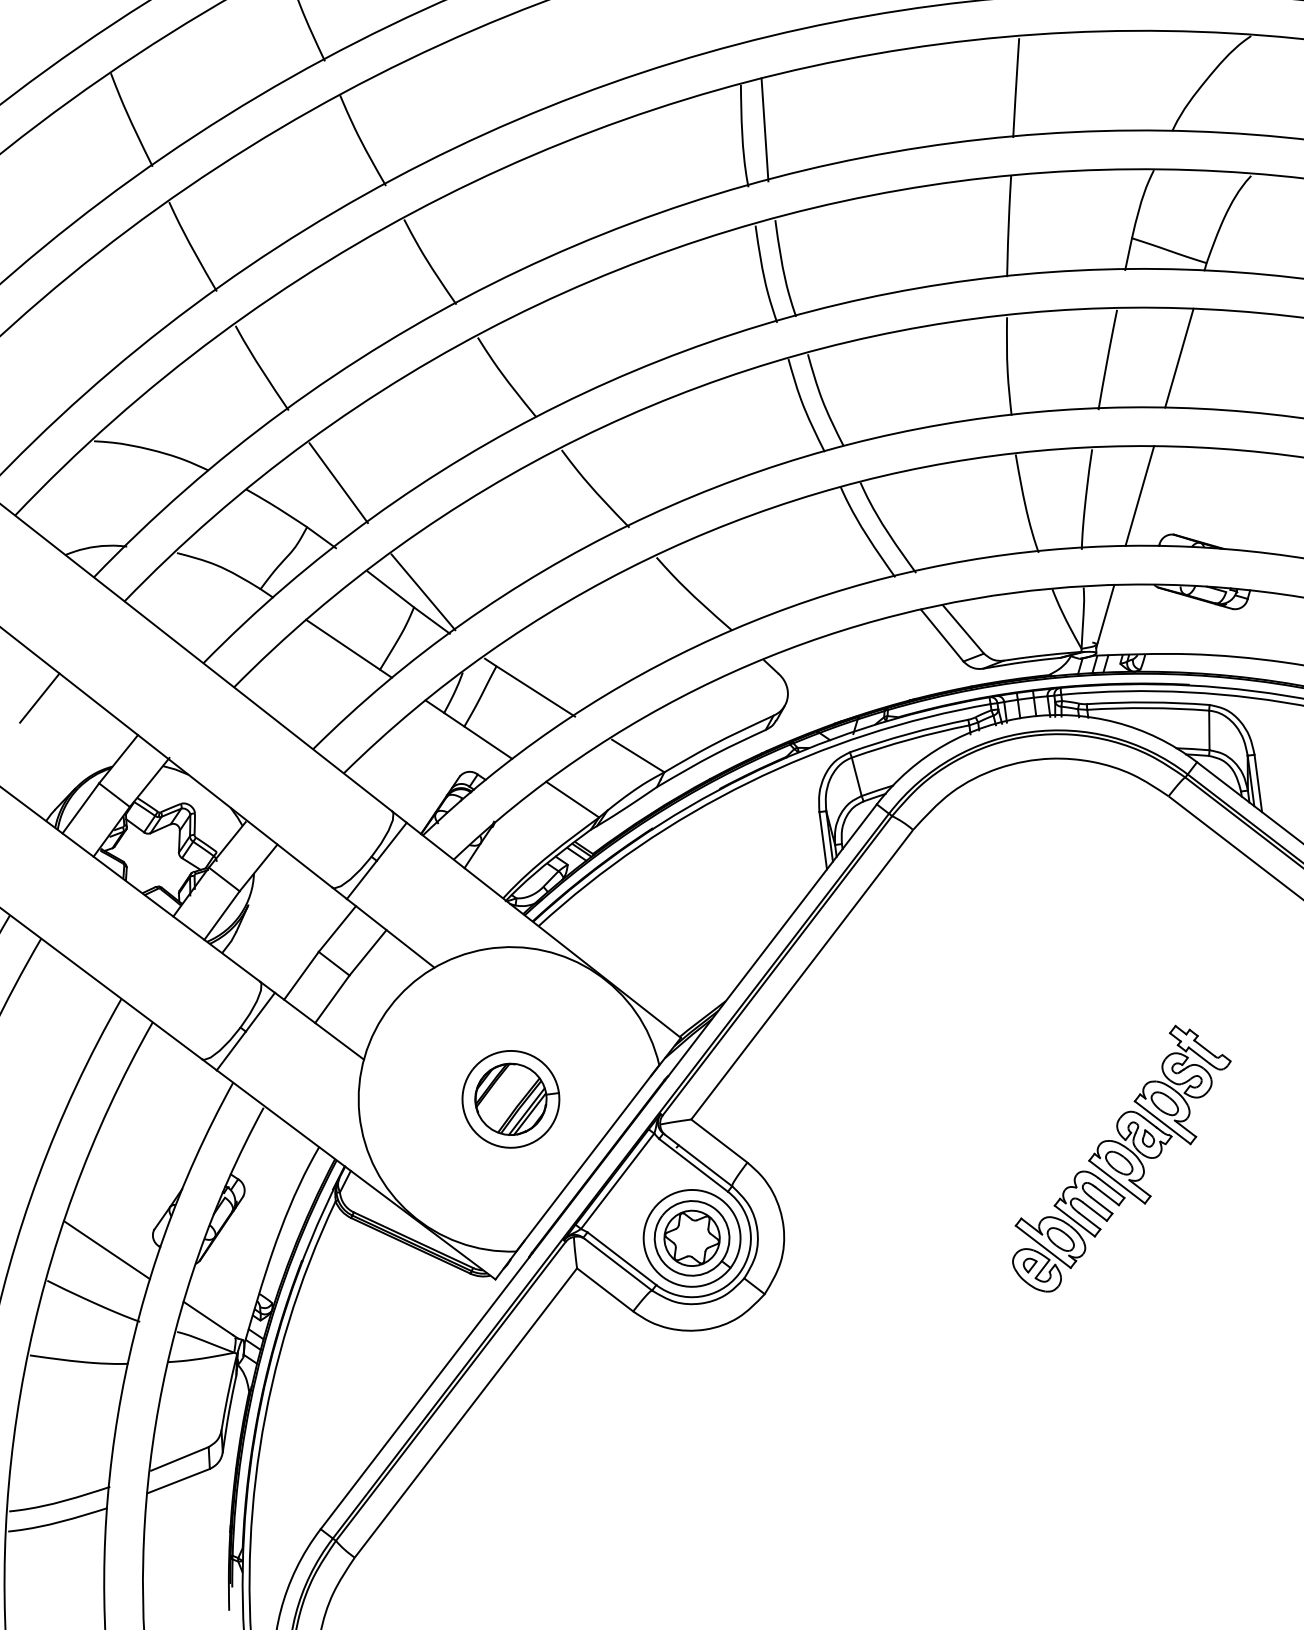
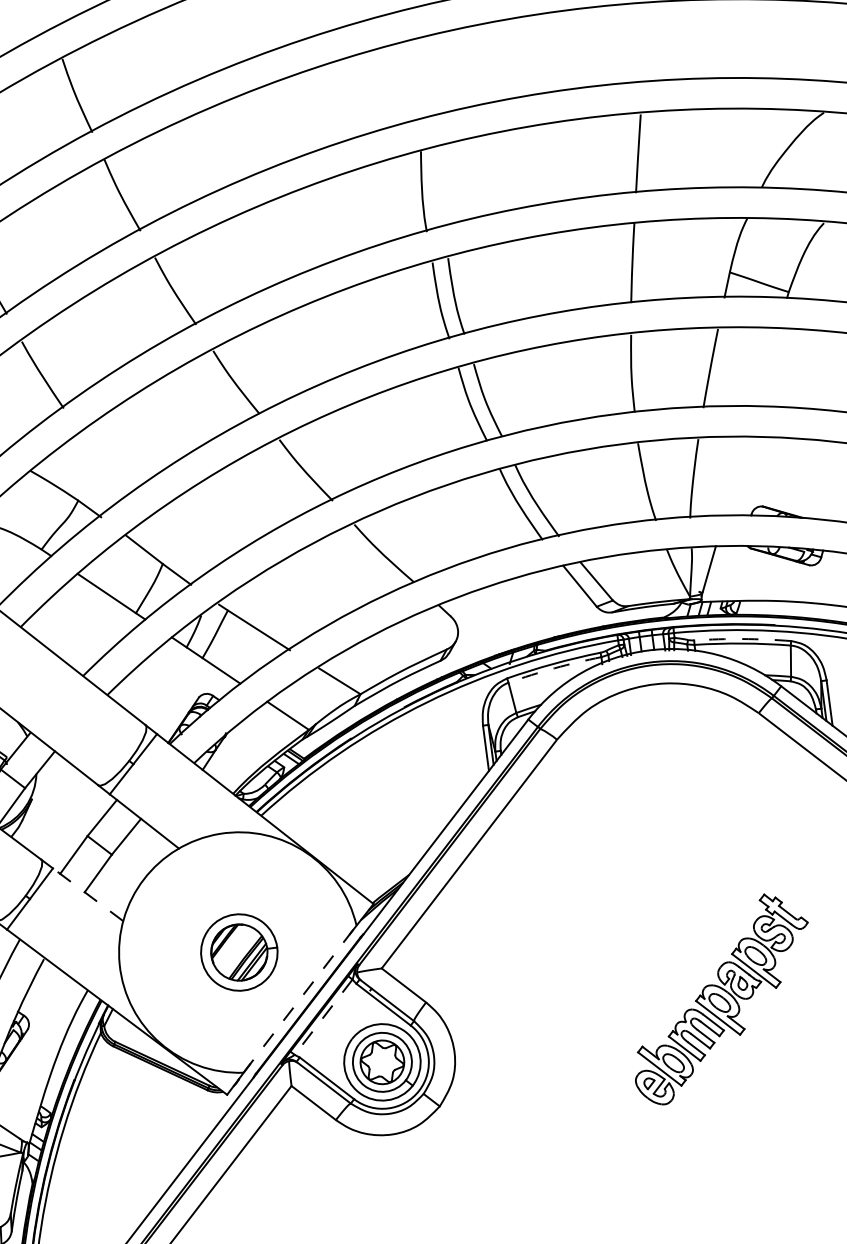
line: (764, 129) -> (439, 186), removed
line: (1179, 357) -> (767, 366), removed
line: (338, 483) -> (103, 466), removed
line: (1139, 495) -> (735, 475), removed
line: (423, 592) -> (170, 552), removed
arc: (1148, 702) -> (742, 639), solid -> dashed
arc: (910, 739) -> (554, 668), solid -> dashed
line: (319, 1026) -> (88, 894), solid -> dashed
line: (588, 1157) -> (300, 998), solid -> dashed
line: (617, 1181) -> (323, 1017), solid -> dashed

